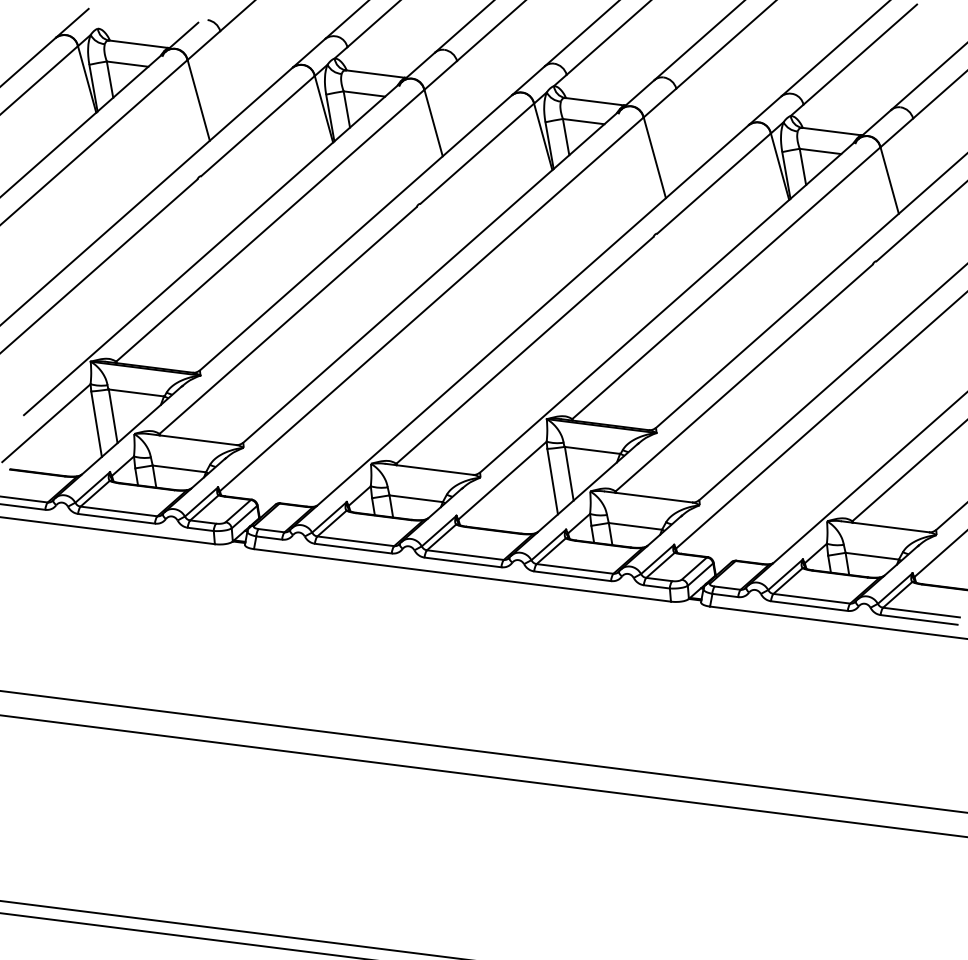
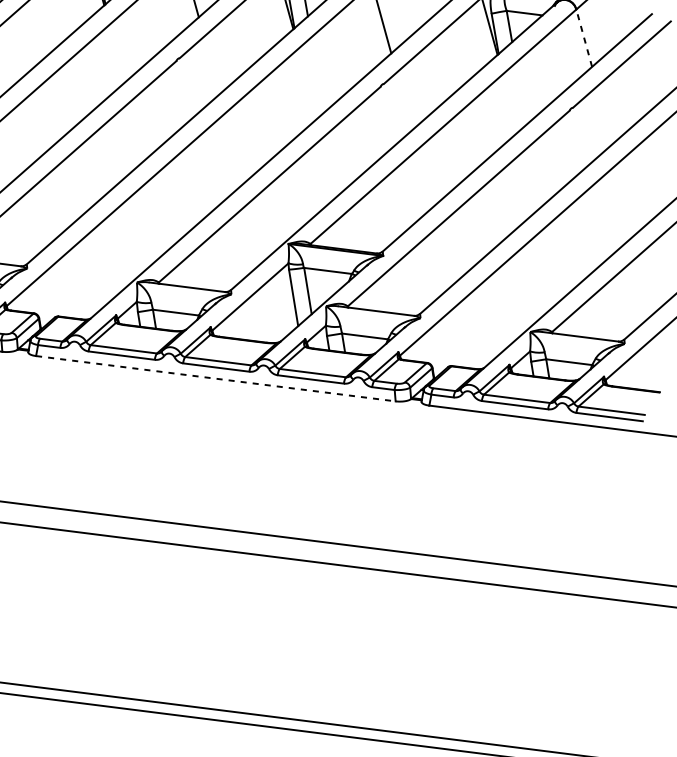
line: (889, 180) -> (584, 38), solid -> dashed
line: (462, 575) -> (215, 378), solid -> dashed

